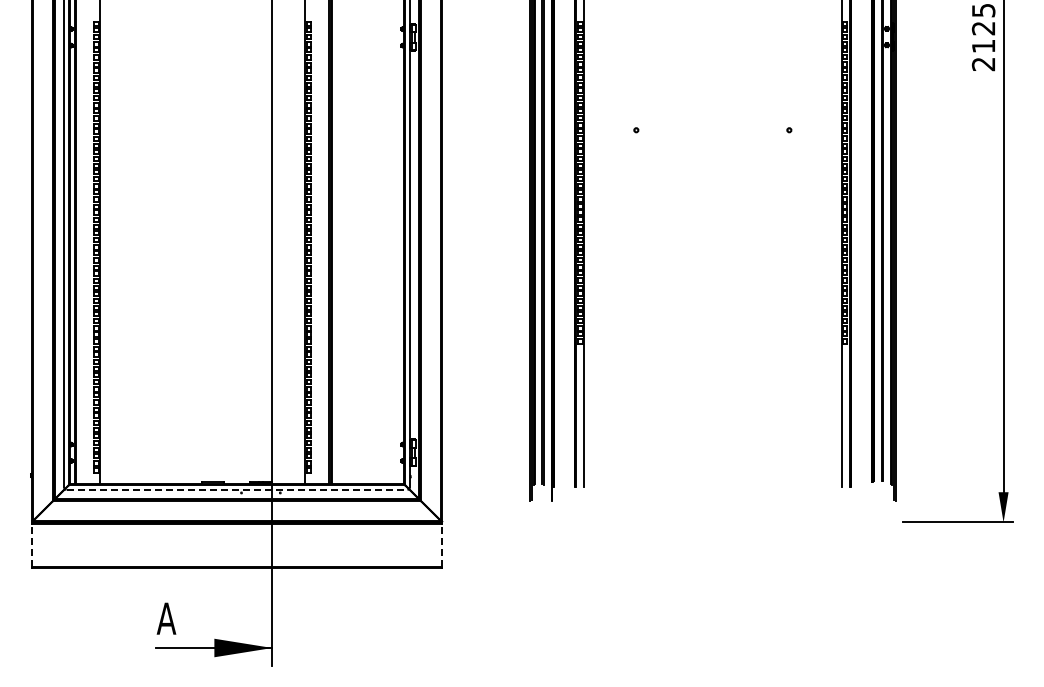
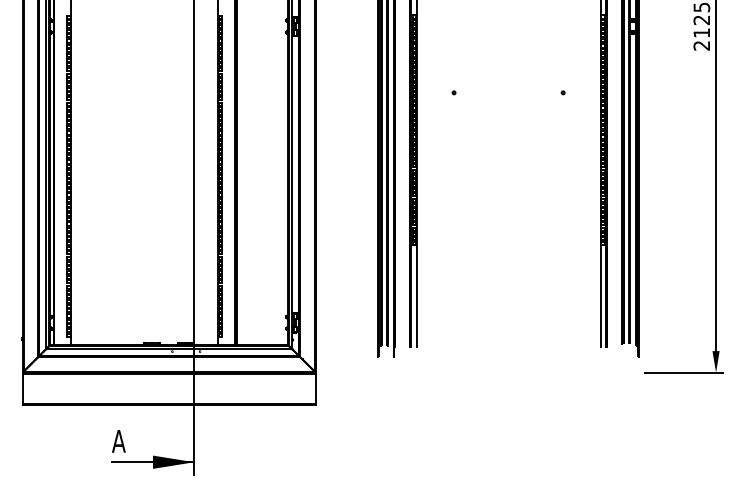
line: (237, 489) -> (169, 349), dashed -> solid
line: (31, 544) -> (22, 388), dashed -> solid
line: (442, 544) -> (315, 388), dashed -> solid

